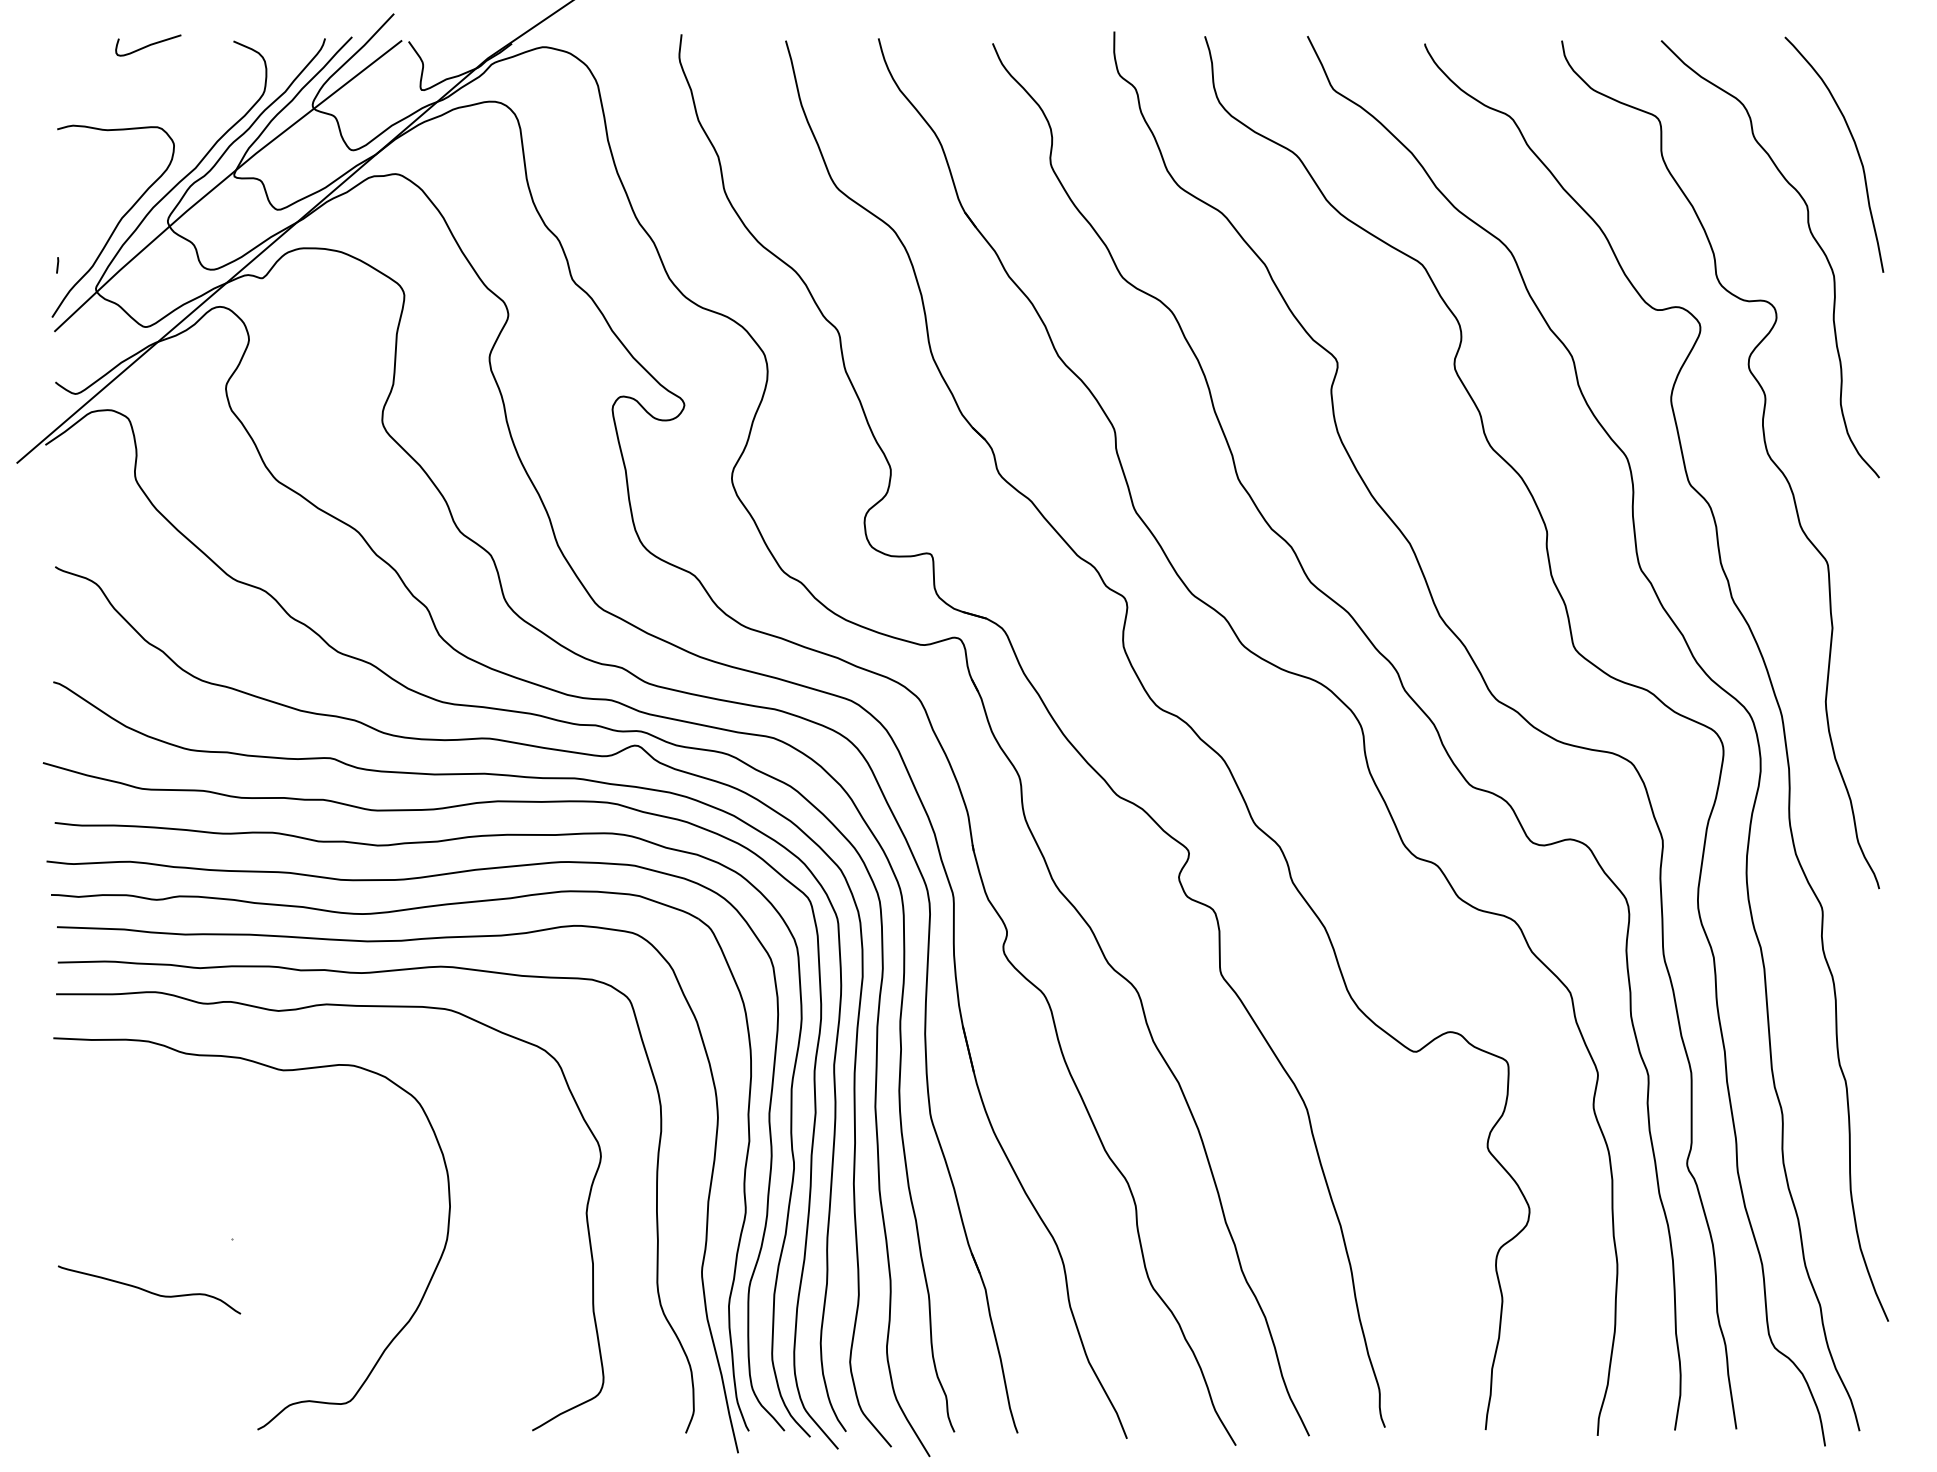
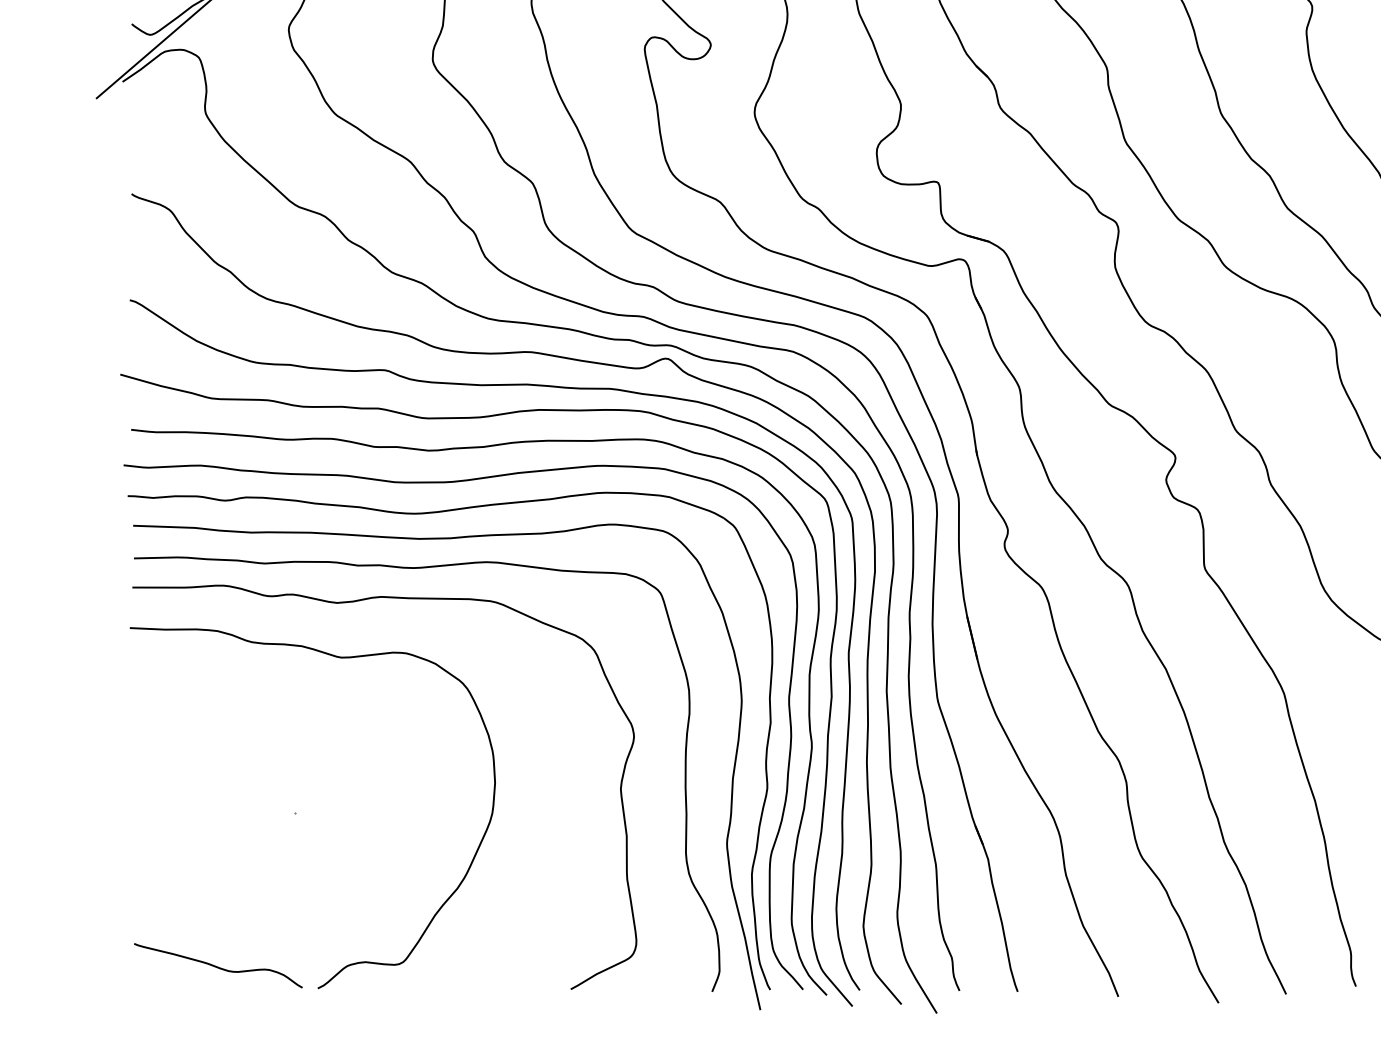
curve: (148, 1290) -> (217, 966), moved

